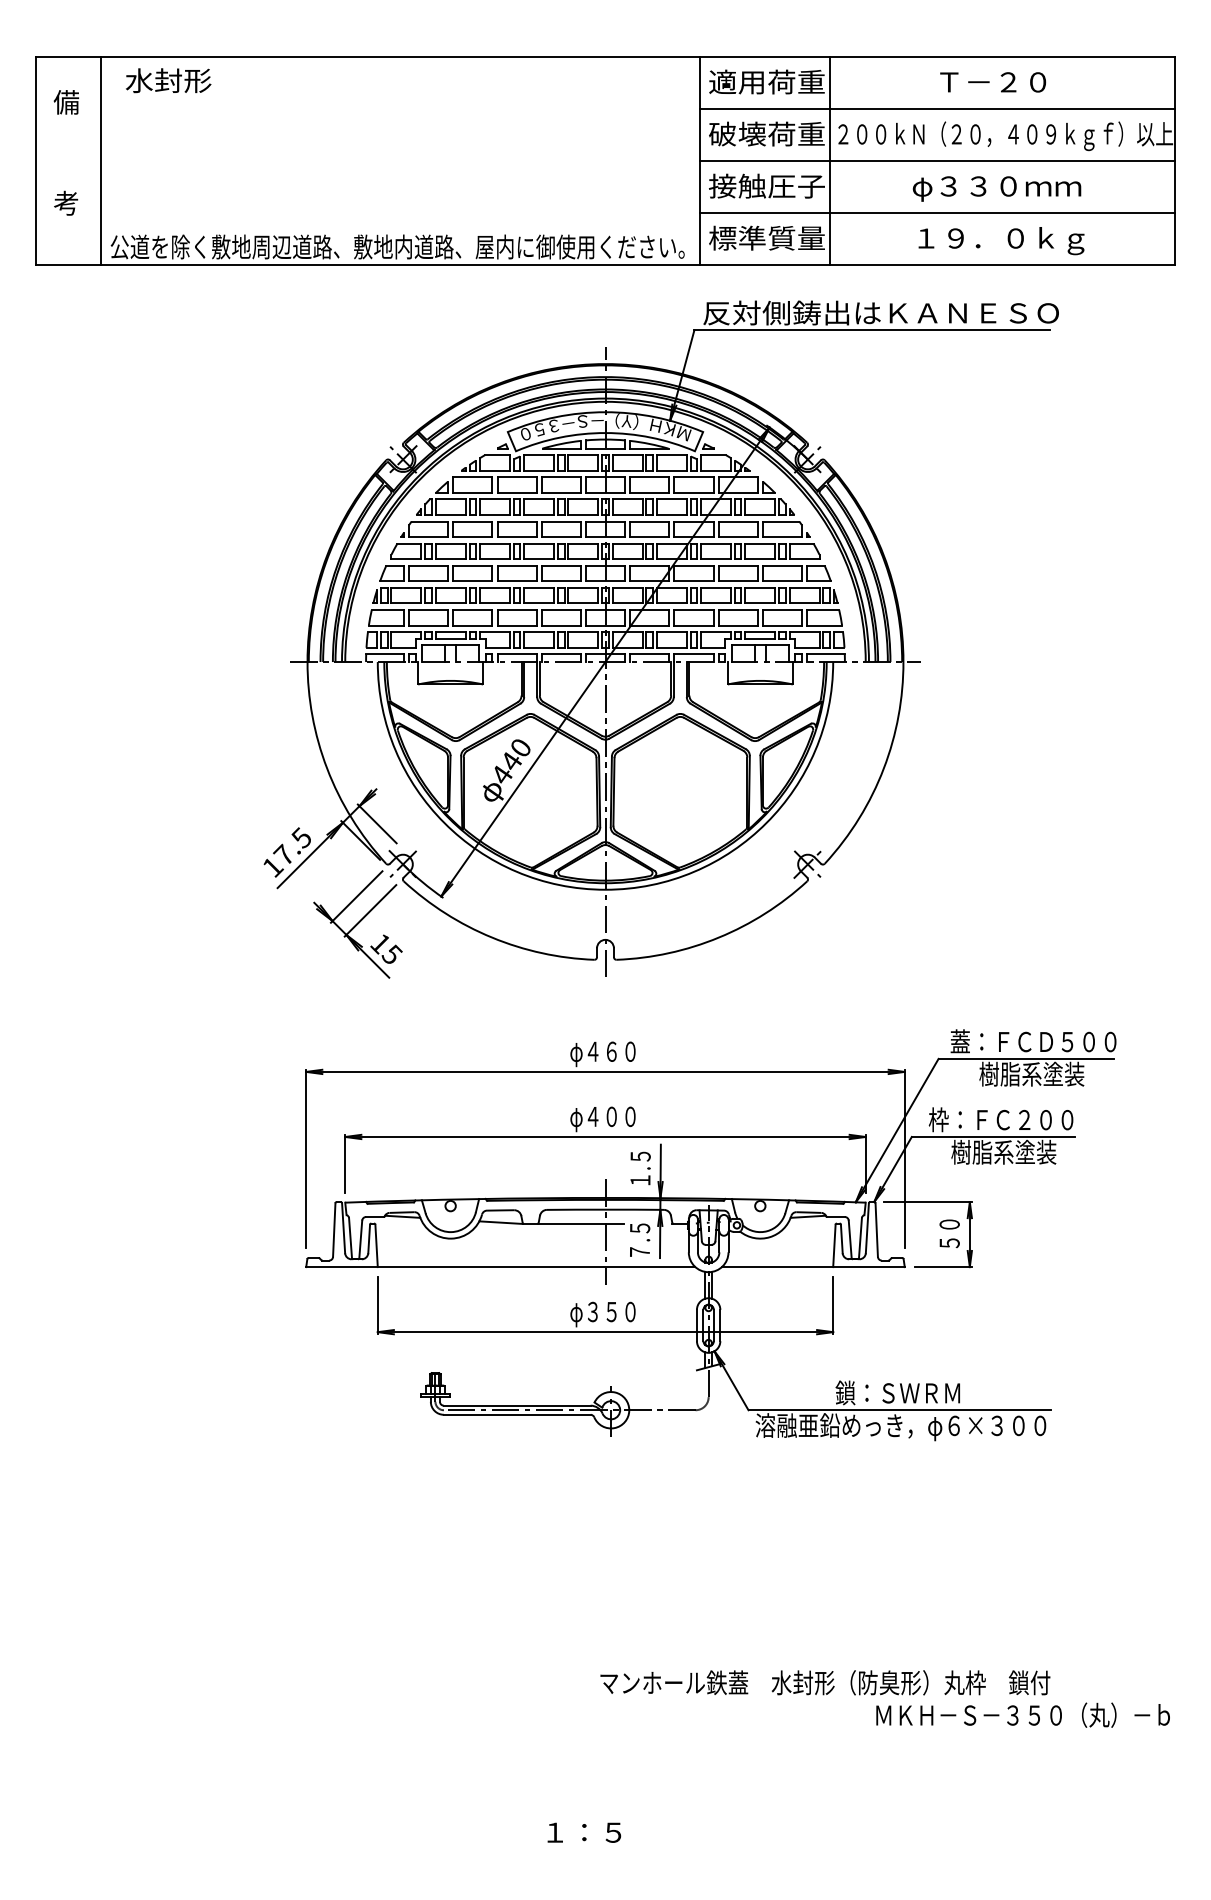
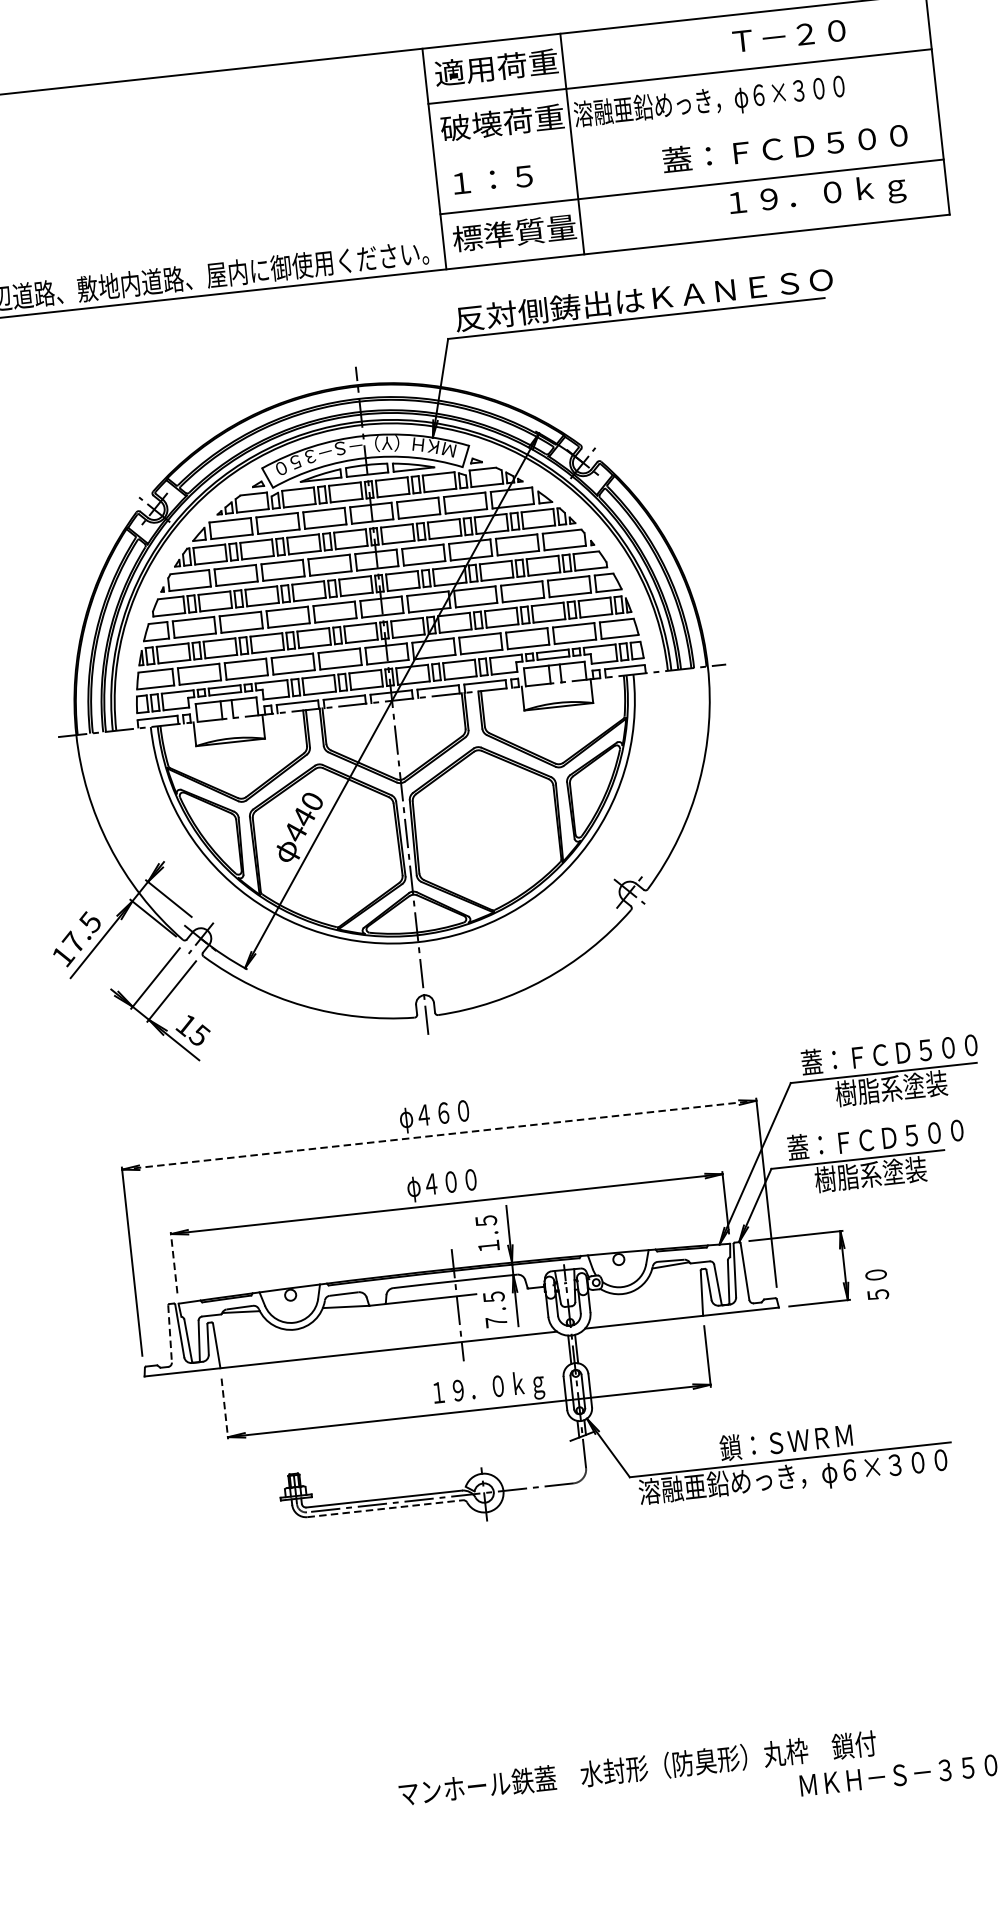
text: (993, 82) -> (789, 36), moved
text: (1003, 136) -> (753, 98), ２００ｋＮ（２０，４０９ｋｇｆ）以上 -> 溶融亜鉛めっき，φ６×３００
line: (936, 161) -> (685, 132), removed
text: (766, 185) -> (507, 177), 接触圧子 -> １：５
text: (1027, 187) -> (784, 149), φ３３０ｍｍ -> 蓋：ＦＣＤ５００
text: (1001, 241) -> (817, 197), moved
line: (605, 1071) -> (439, 1134), solid -> dashed
text: (1011, 1119) -> (875, 1138), 枠：ＦＣ２００ -> 蓋：ＦＣＤ５００
line: (345, 1163) -> (174, 1262), solid -> dashed
line: (334, 1230) -> (170, 1334), solid -> dashed
text: (949, 1233) -> (876, 1284), moved
line: (377, 1305) -> (224, 1408), solid -> dashed
text: (624, 1314) -> (487, 1390), φ３５０ -> １９．０ｋｇ
line: (517, 1414) -> (385, 1508), solid -> dashed
text: (825, 1682) -> (637, 1768), moved

